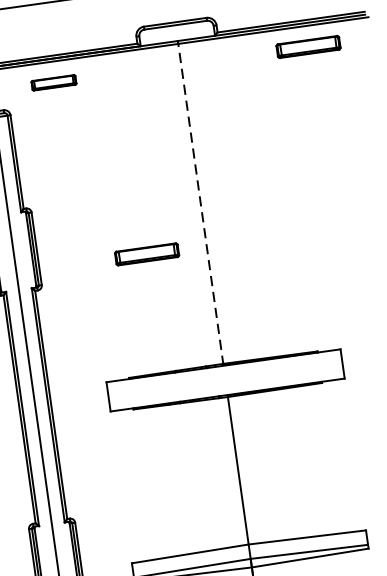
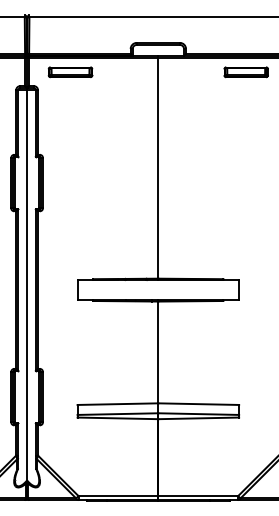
part: (53, 83) -> (70, 72), size x1.43
line: (200, 202) -> (158, 167), dashed -> solid
part: (146, 254) -> (116, 197), removed

